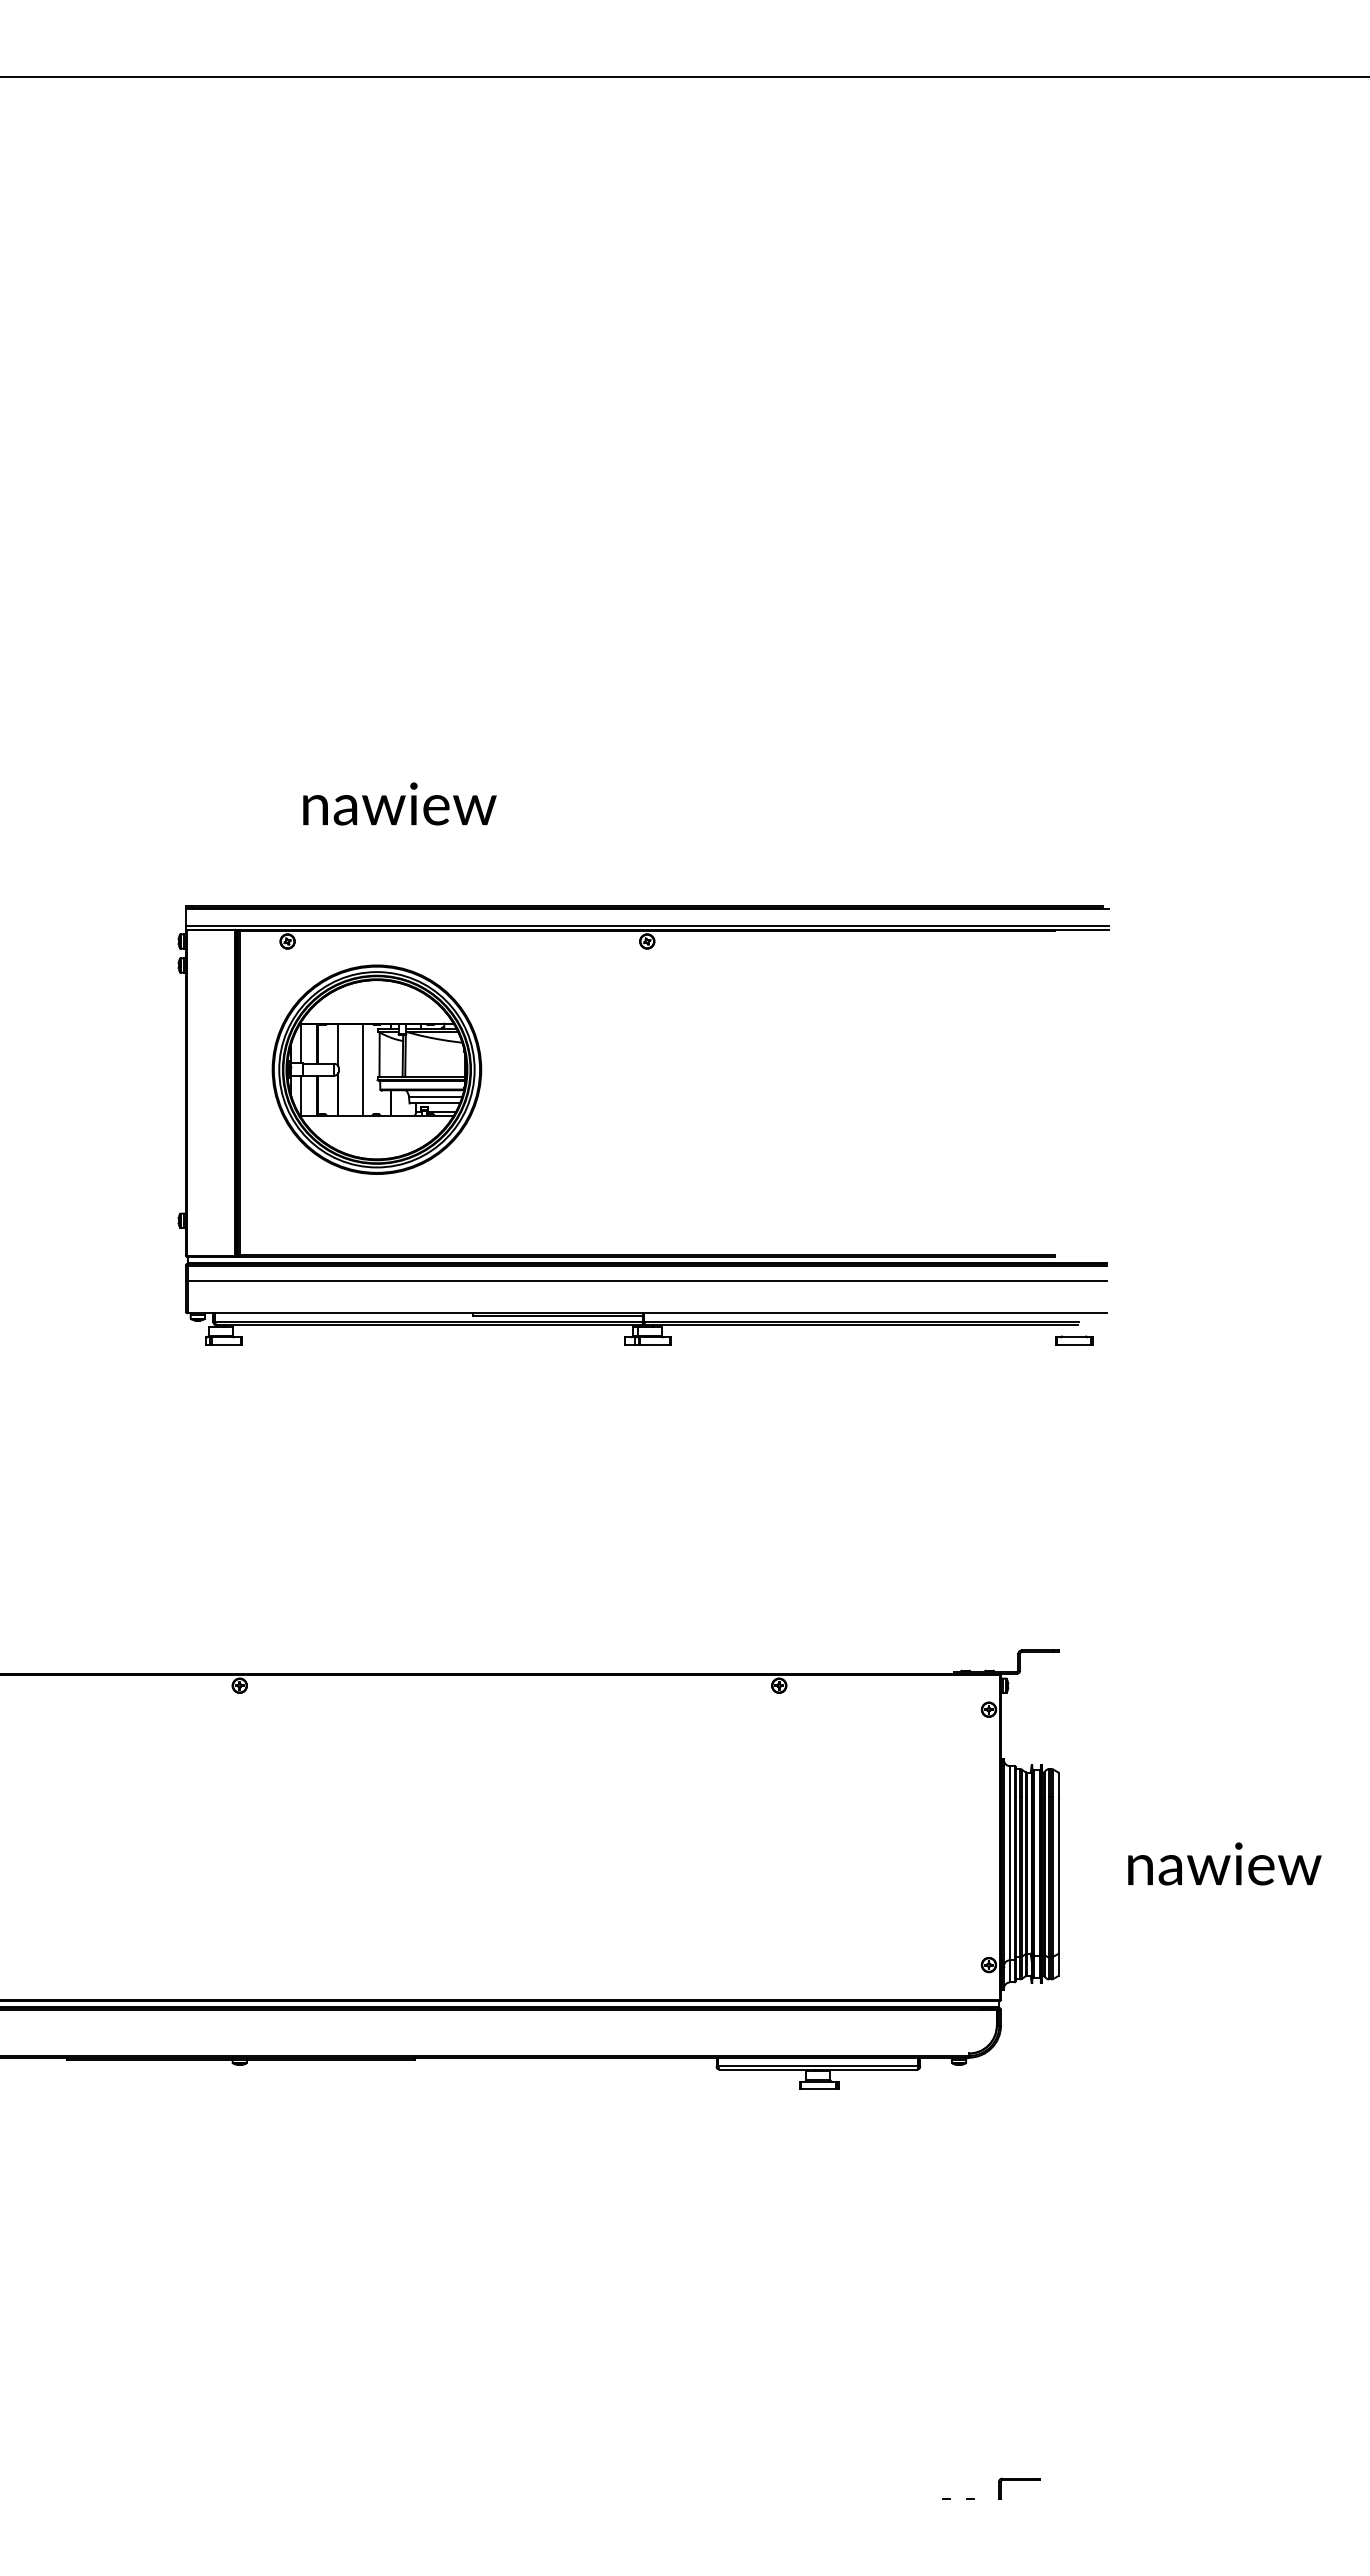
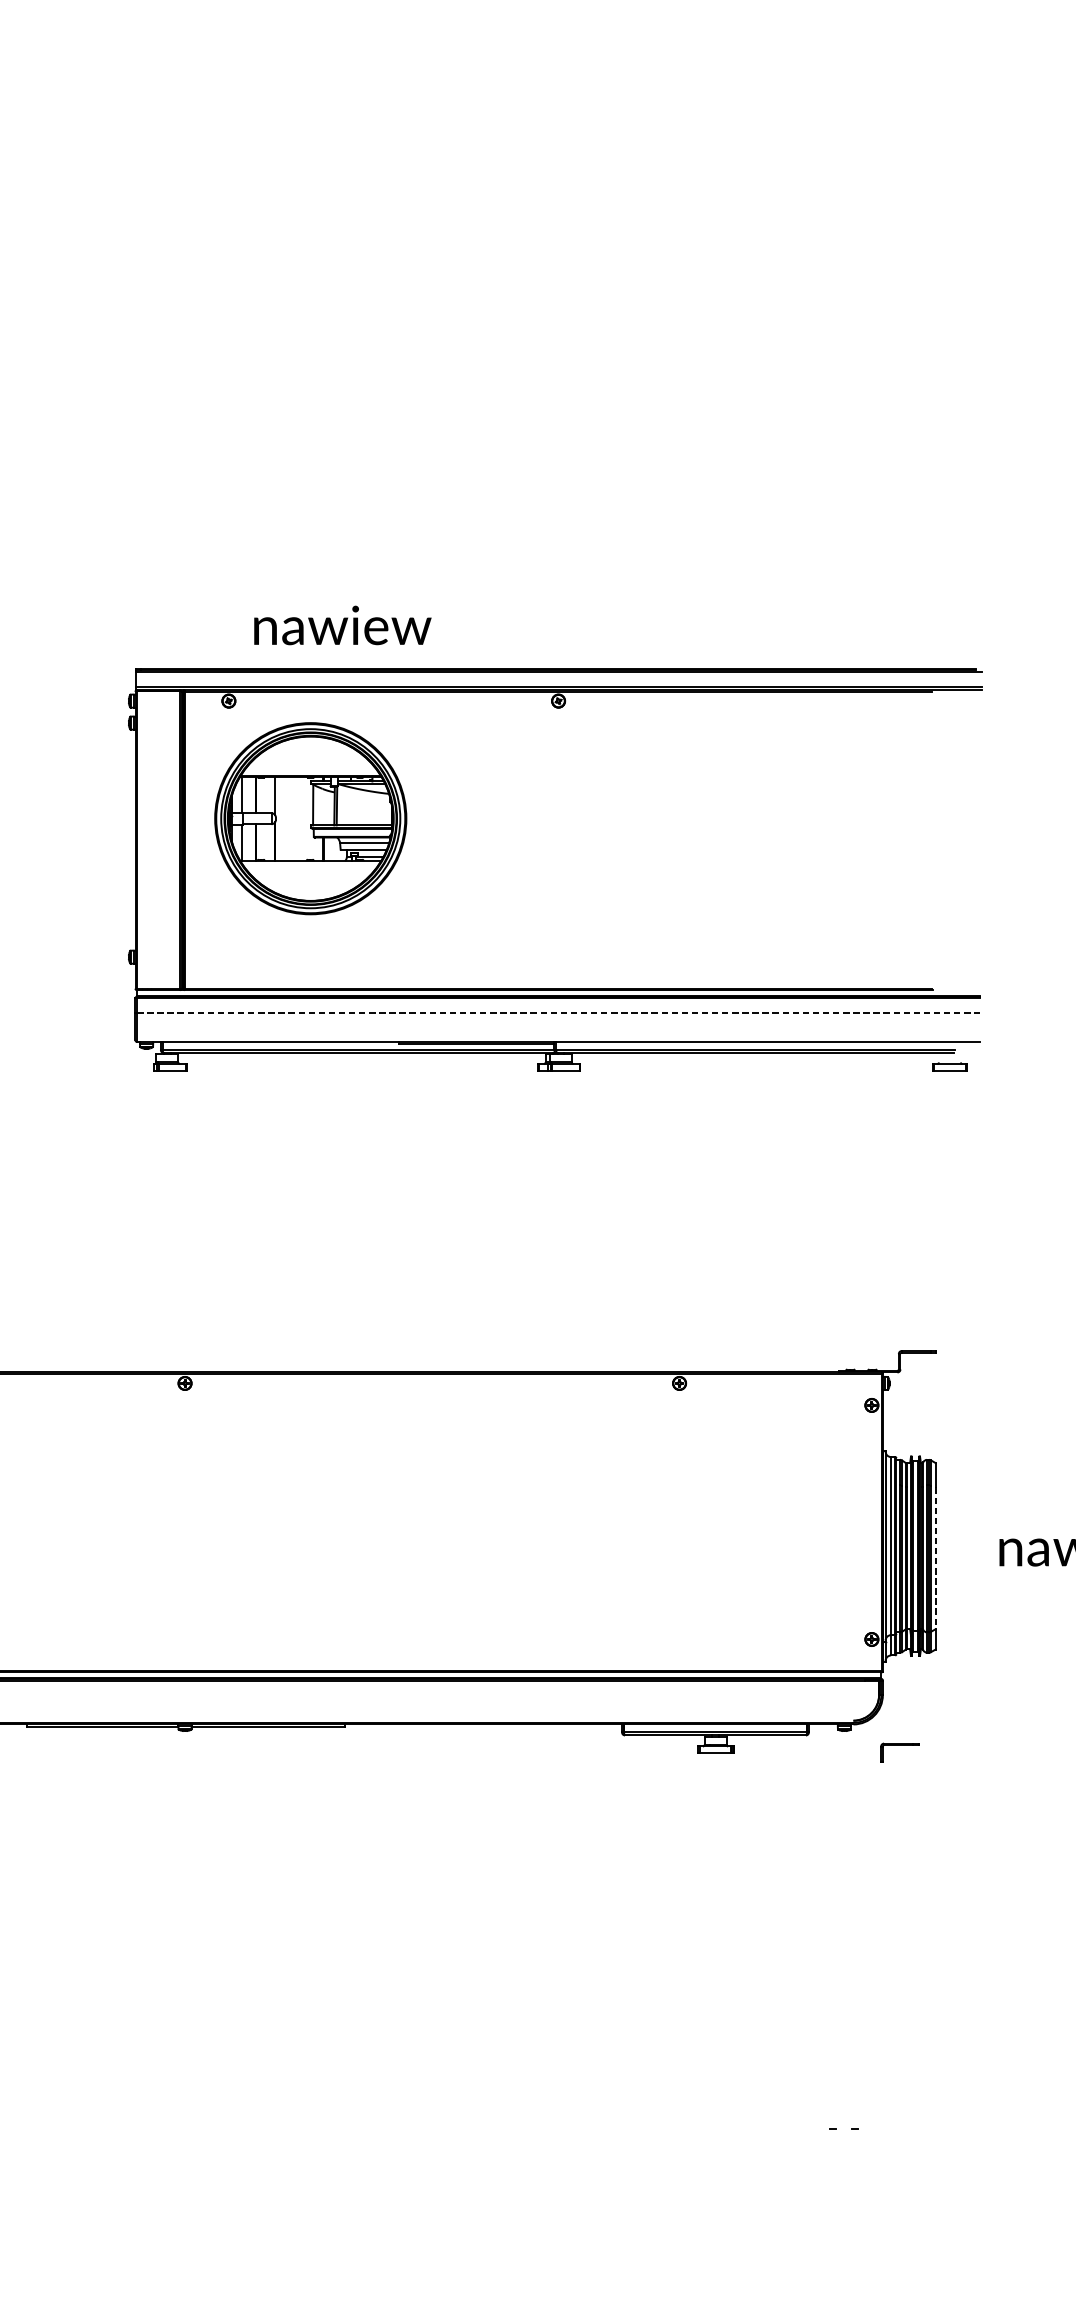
text: (399, 803) -> (342, 625), moved
line: (362, 1069) -> (297, 818), removed
line: (647, 1281) -> (558, 1012), solid -> dashed
line: (1058, 1876) -> (935, 1558), solid -> dashed
part: (1019, 2480) -> (899, 1745), moved

